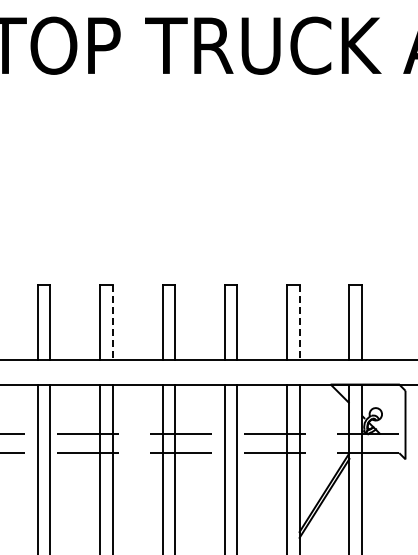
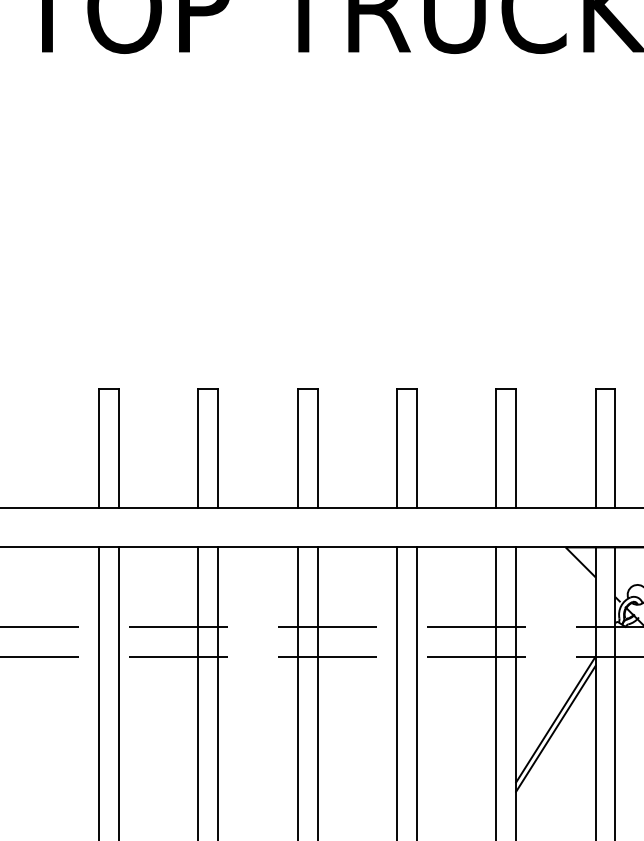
line: (112, 322) -> (217, 448), dashed -> solid
line: (299, 322) -> (515, 448), dashed -> solid

